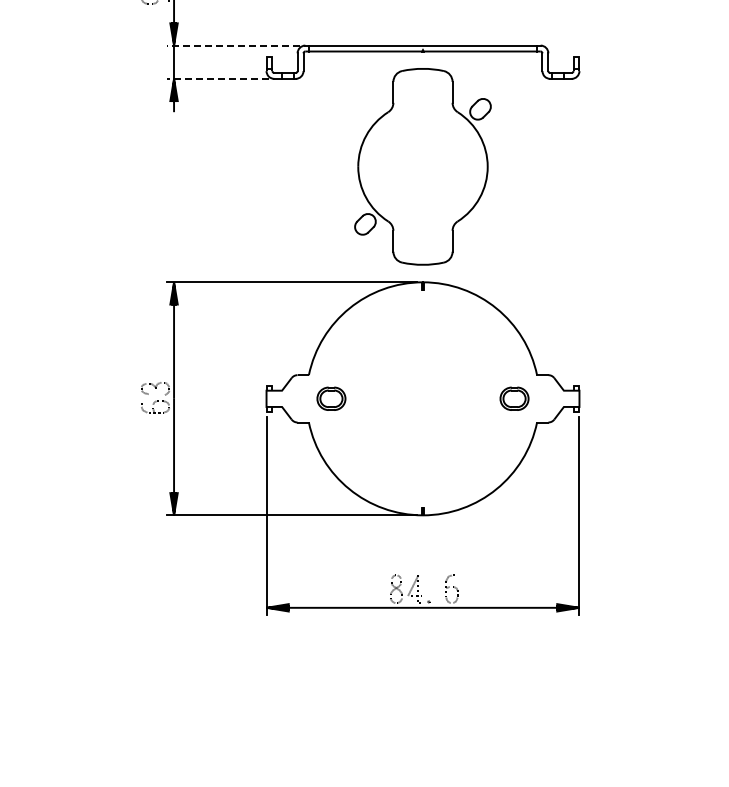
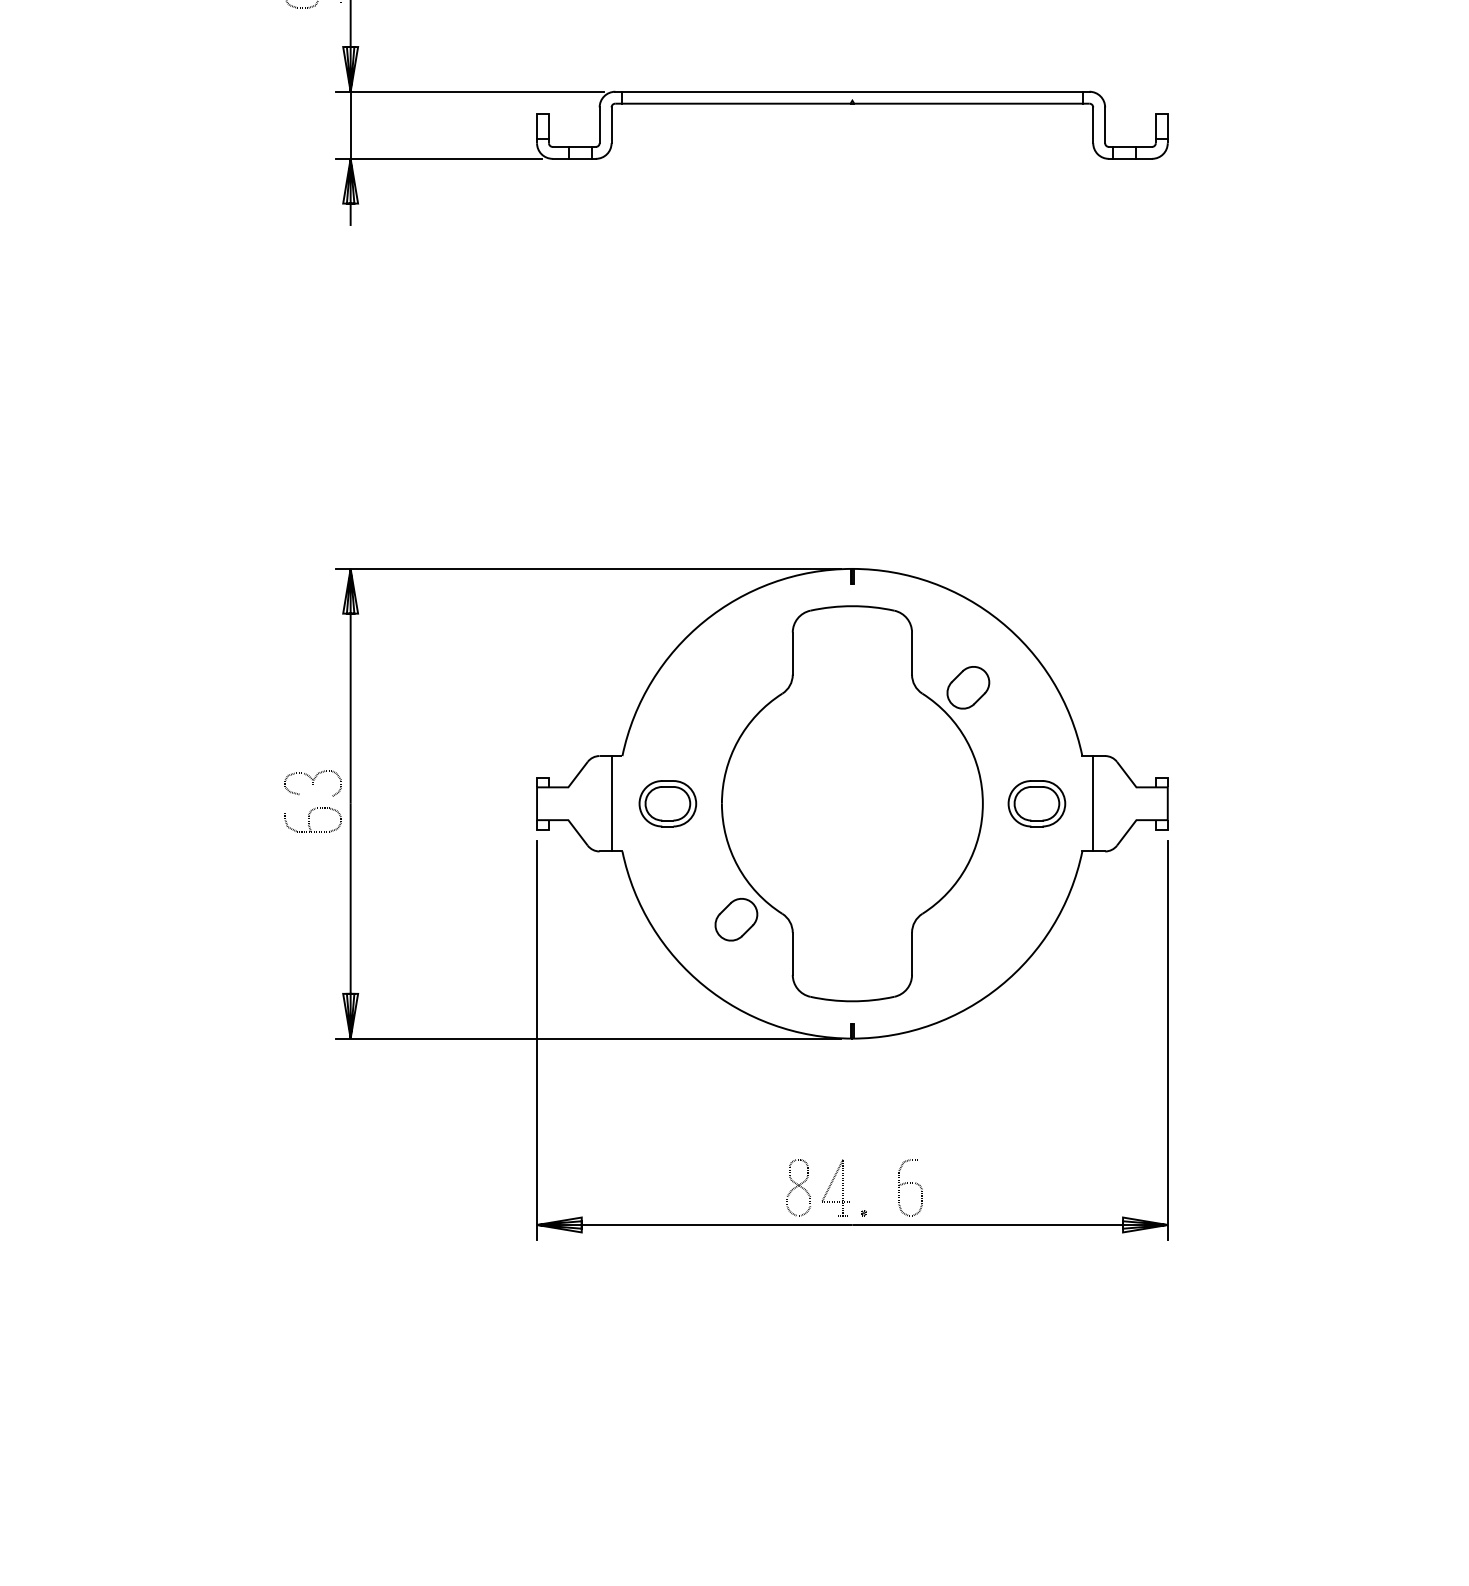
line: (233, 45) -> (470, 91), dashed -> solid
line: (217, 78) -> (438, 158), dashed -> solid
part: (422, 166) -> (851, 803), moved
line: (303, 398) -> (611, 803), added
line: (542, 398) -> (1093, 803), added

